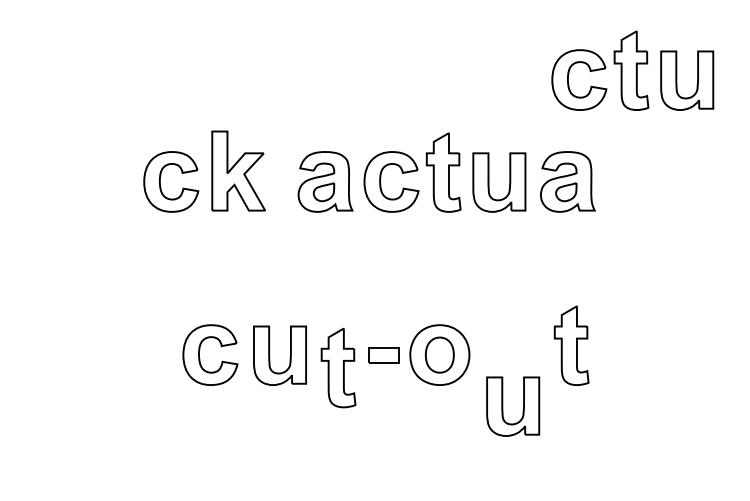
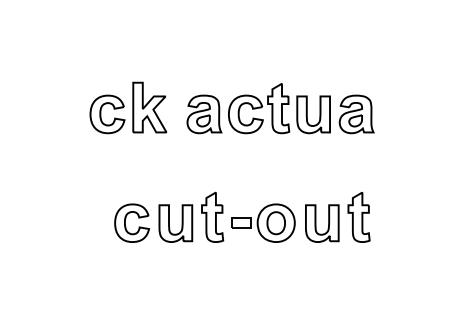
part: (632, 70) -> (397, 44), removed
part: (338, 366) -> (212, 216), moved
part: (513, 406) -> (322, 223), moved

